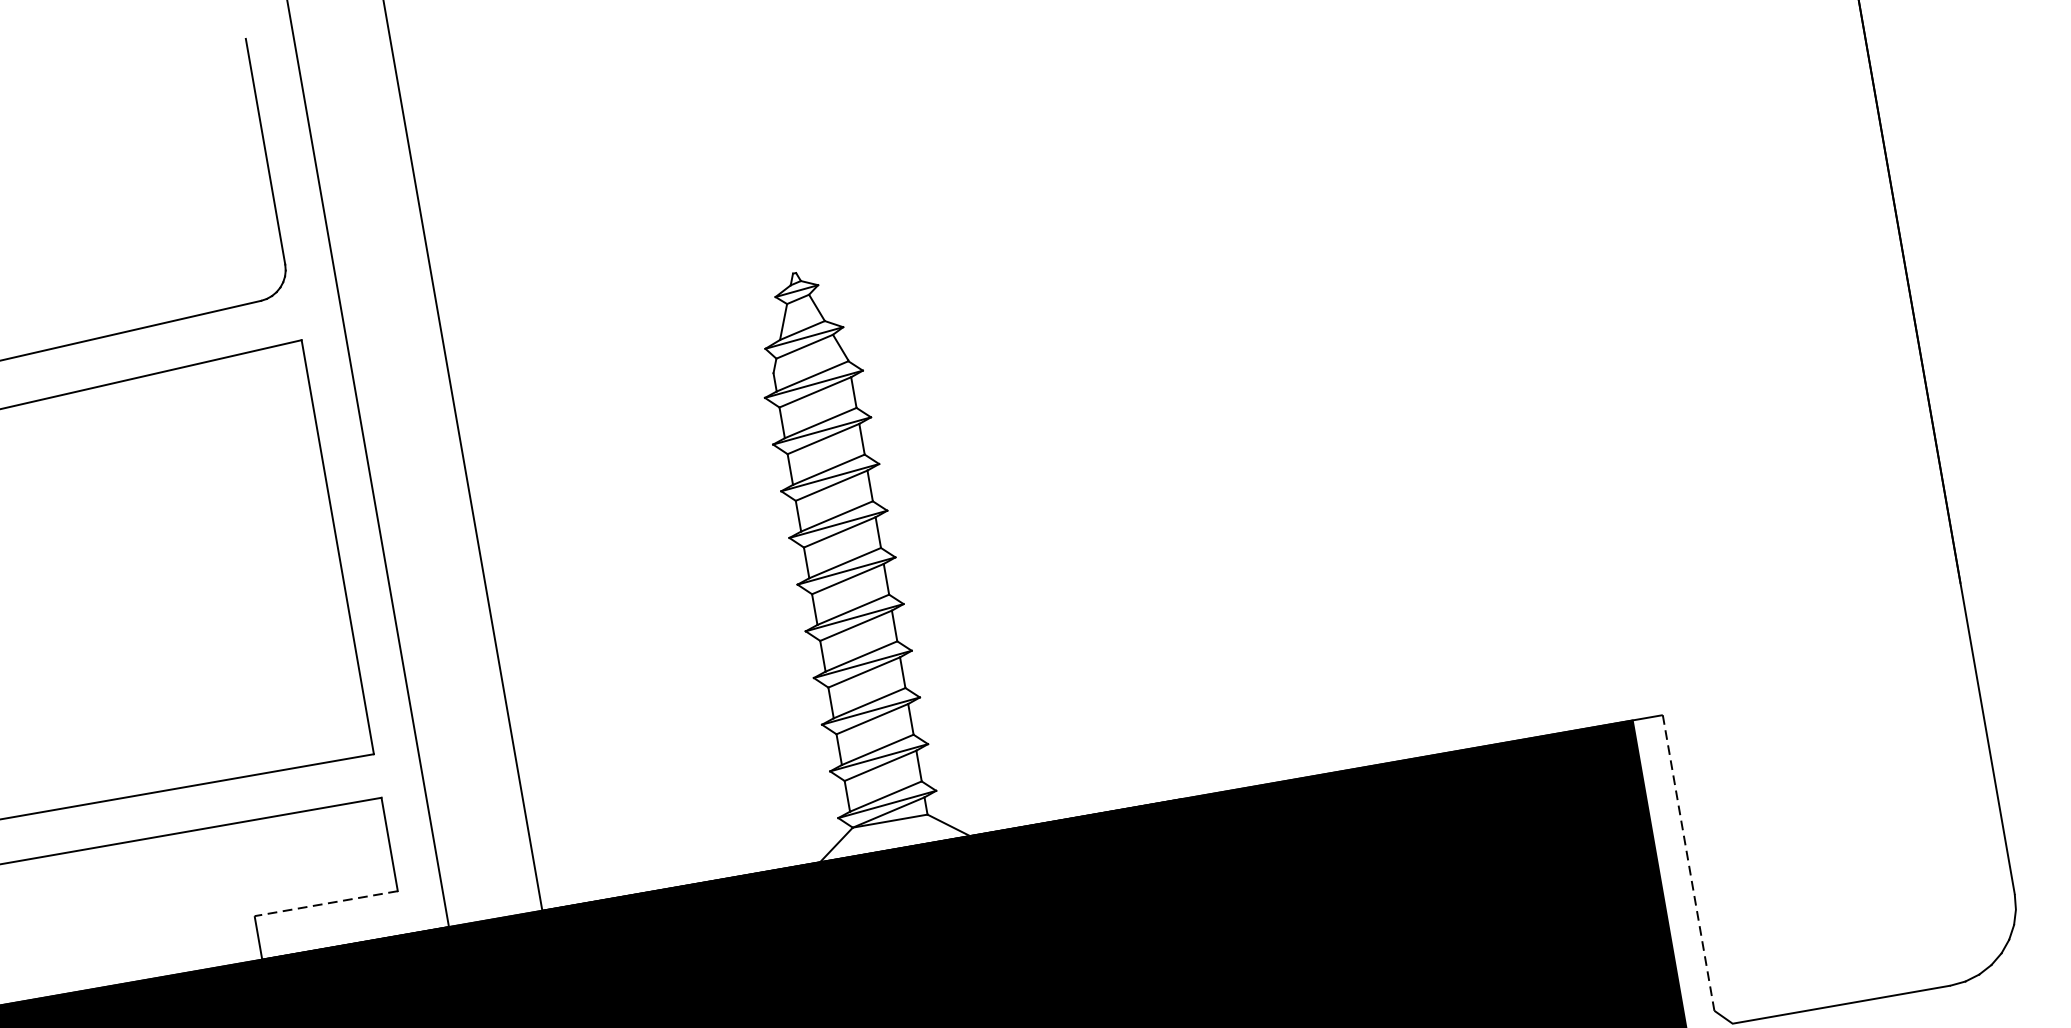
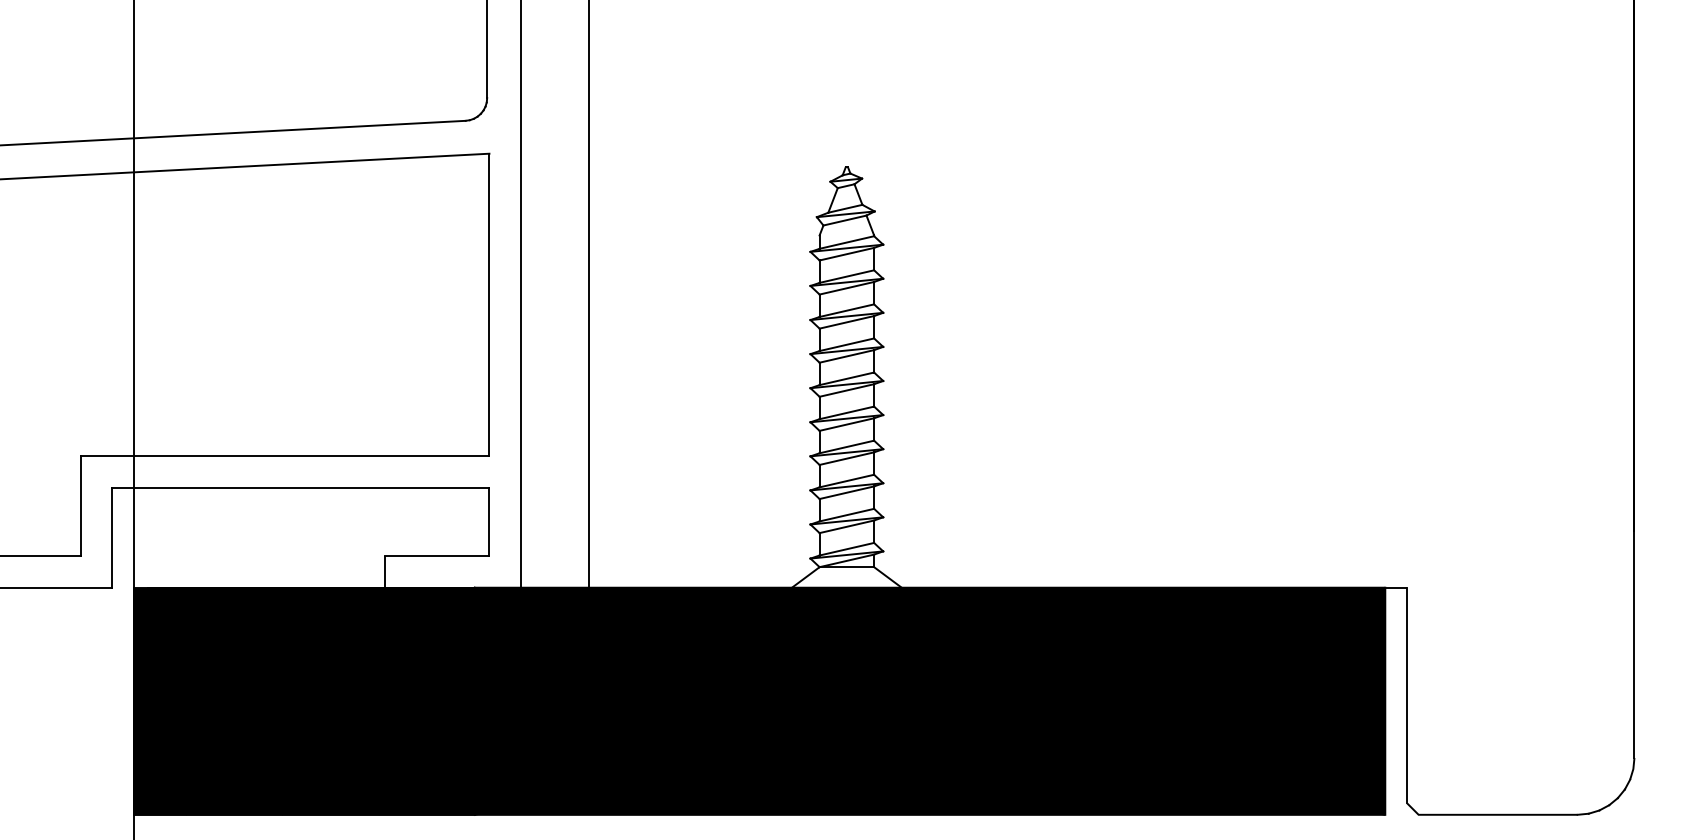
line: (1688, 862) -> (1407, 695), dashed -> solid
line: (325, 903) -> (436, 555), dashed -> solid

